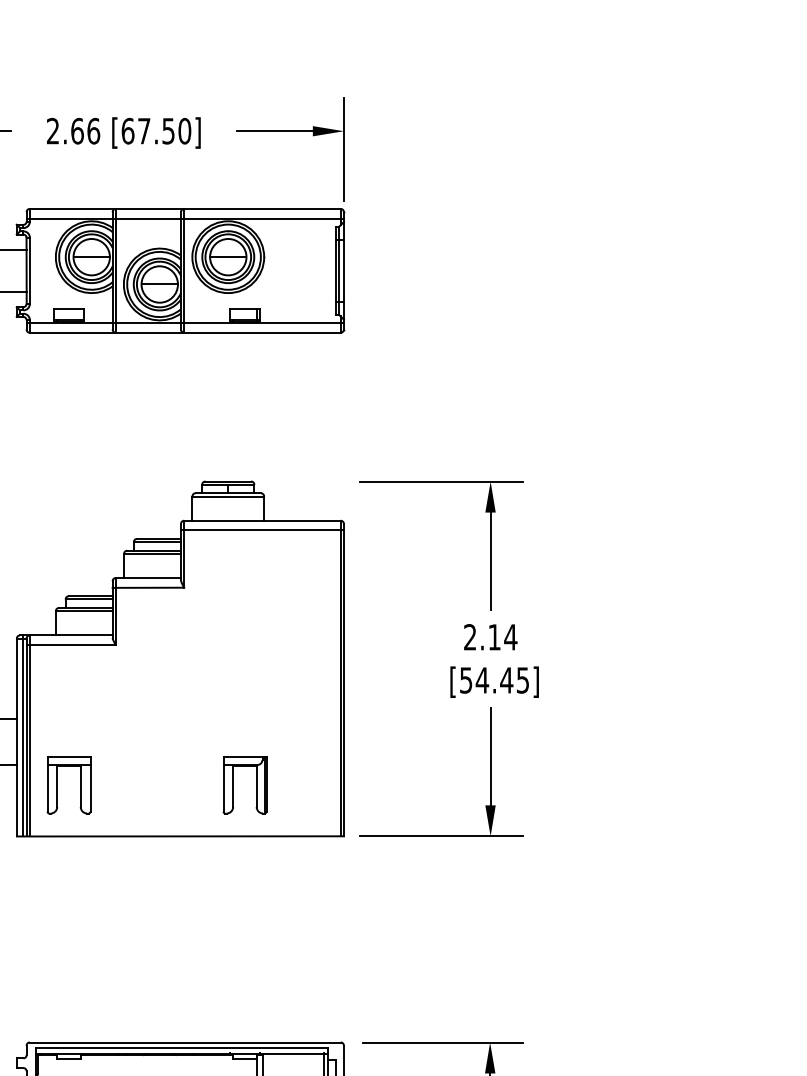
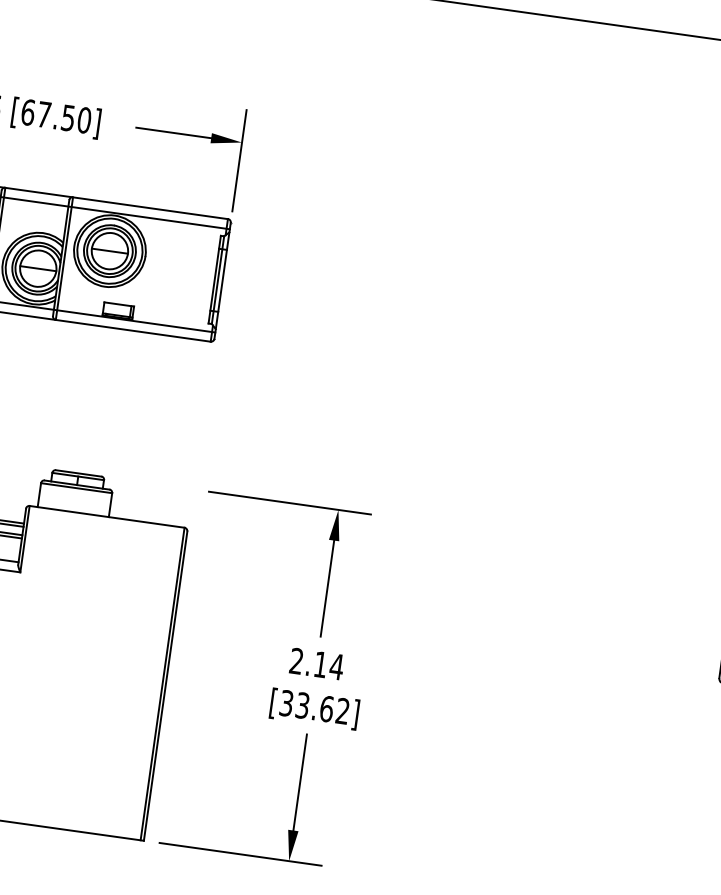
line: (262, 530) -> (105, 526), removed
text: (494, 680) -> (314, 707), [54.45] -> [33.62]
part: (233, 785) -> (41, 775), removed

